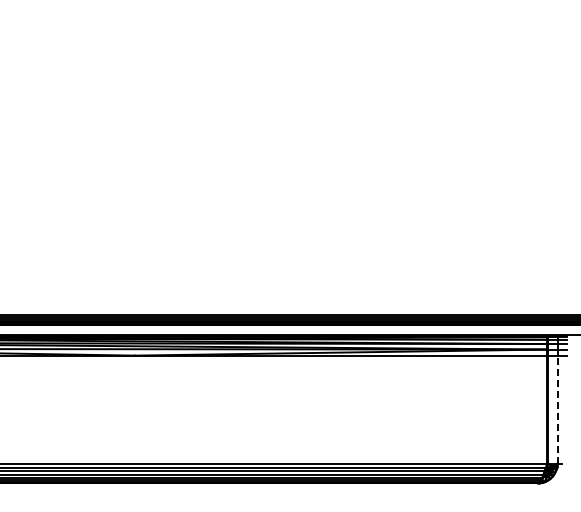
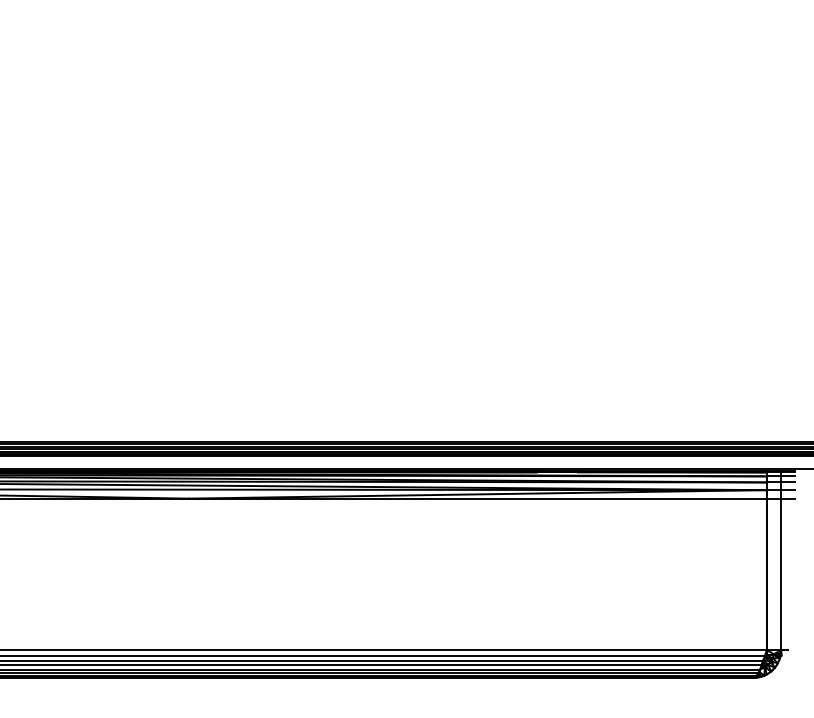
line: (557, 409) -> (781, 574), dashed -> solid

